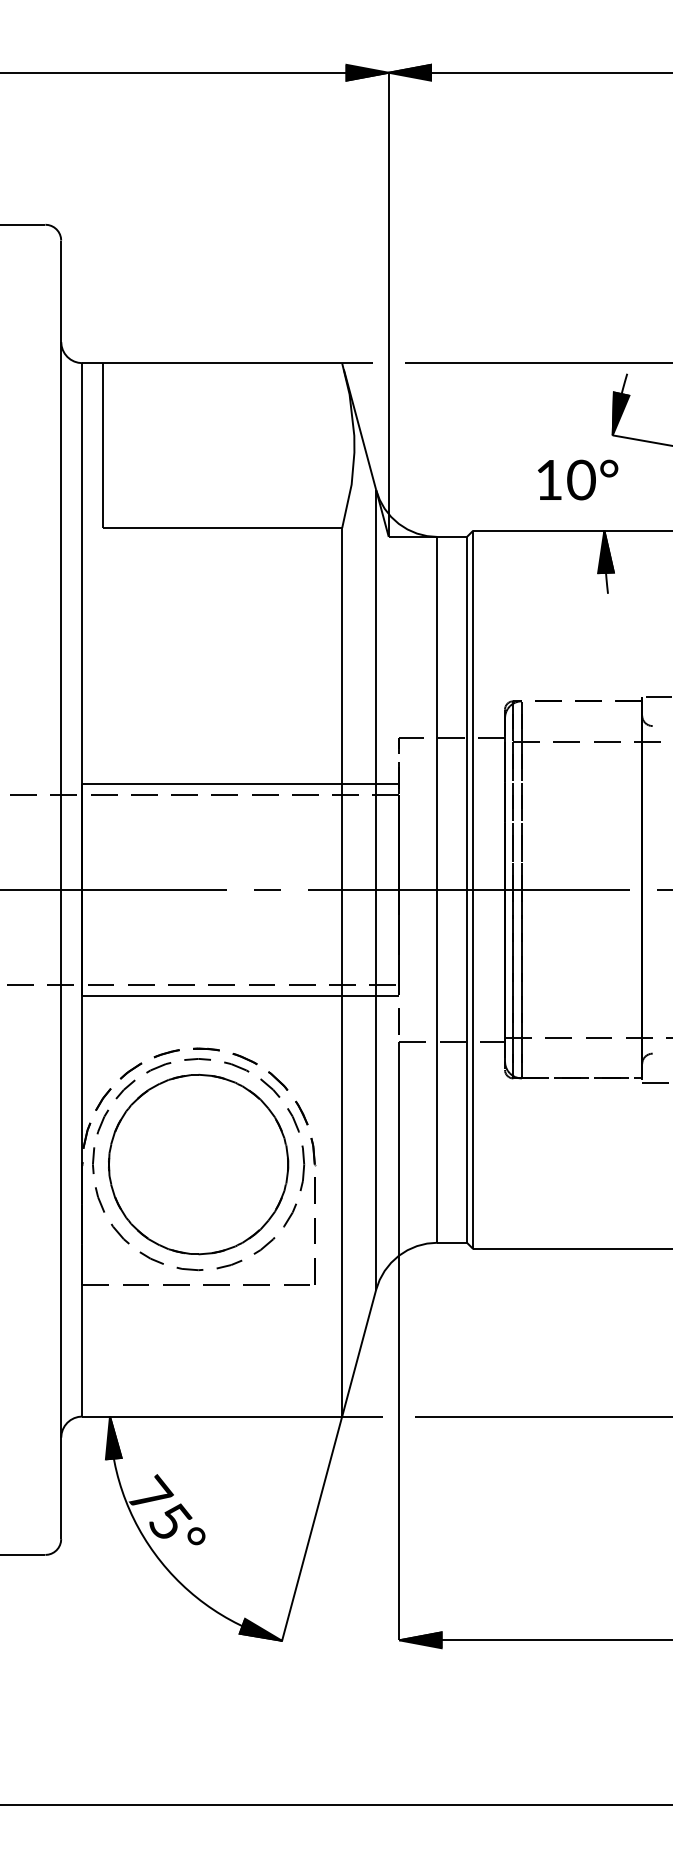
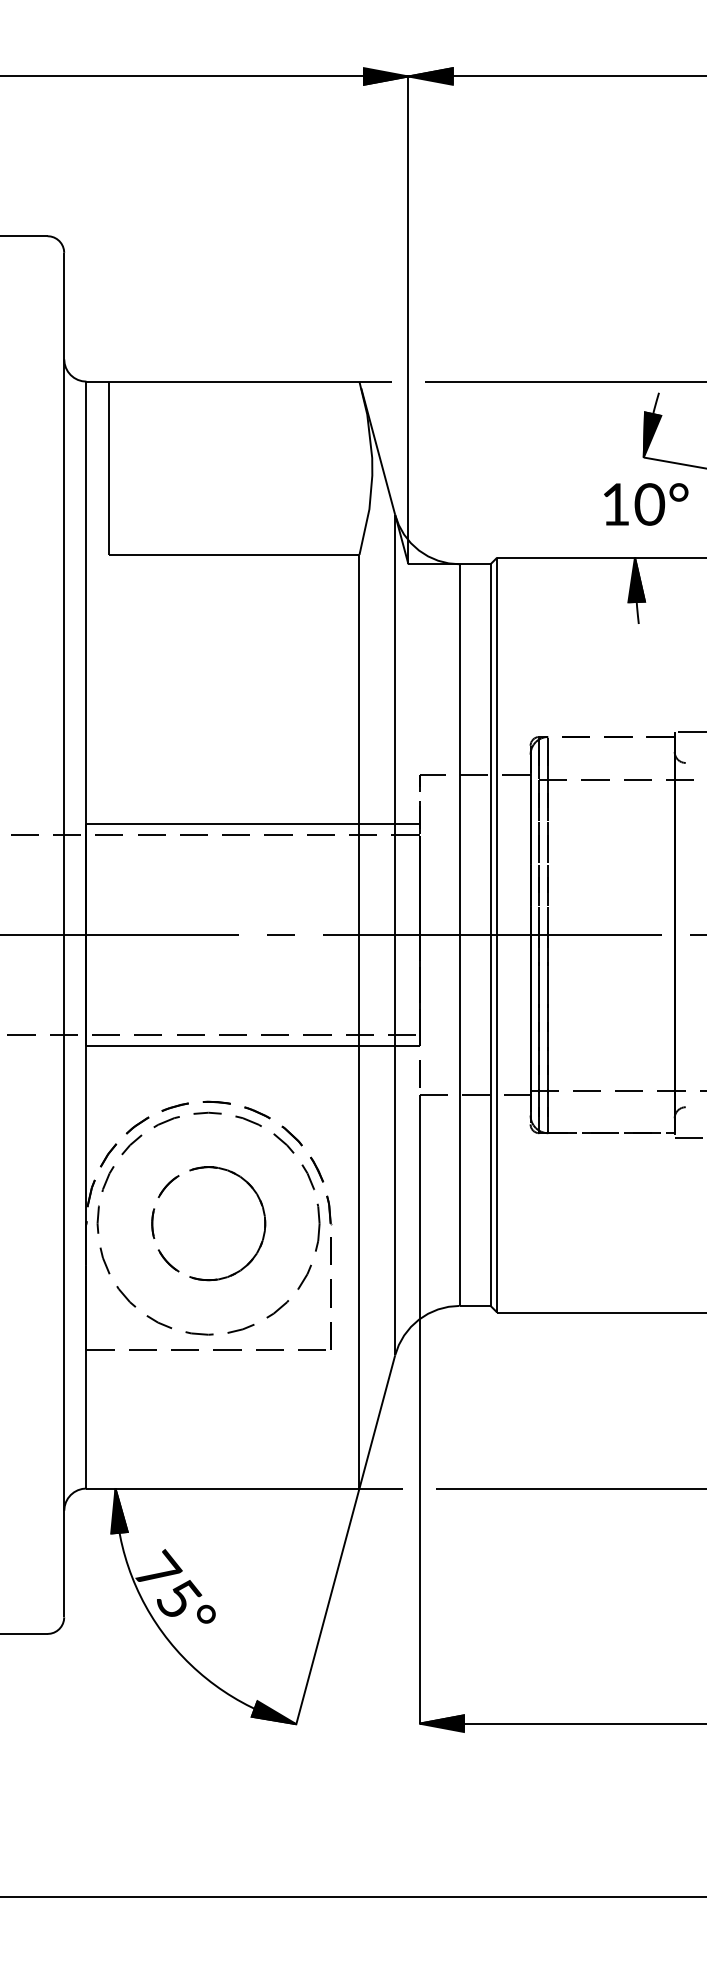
text: (578, 479) -> (646, 503), moved
part: (198, 1164) -> (208, 1223), size x0.6

